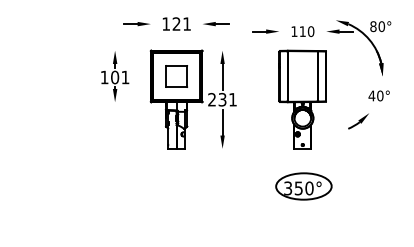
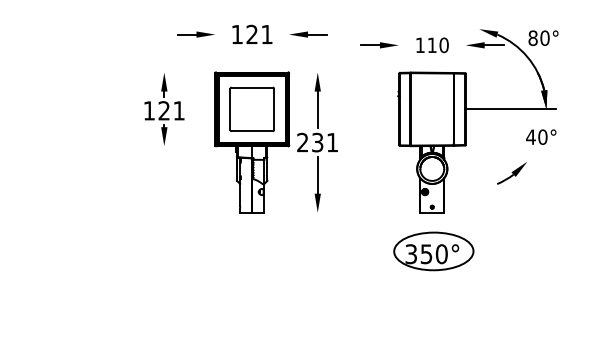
part: (176, 76) -> (251, 109), size x1.43
line: (357, 76) -> (510, 109), added
text: (115, 77) -> (164, 110), 101 -> 121
part: (303, 186) -> (433, 251), moved

